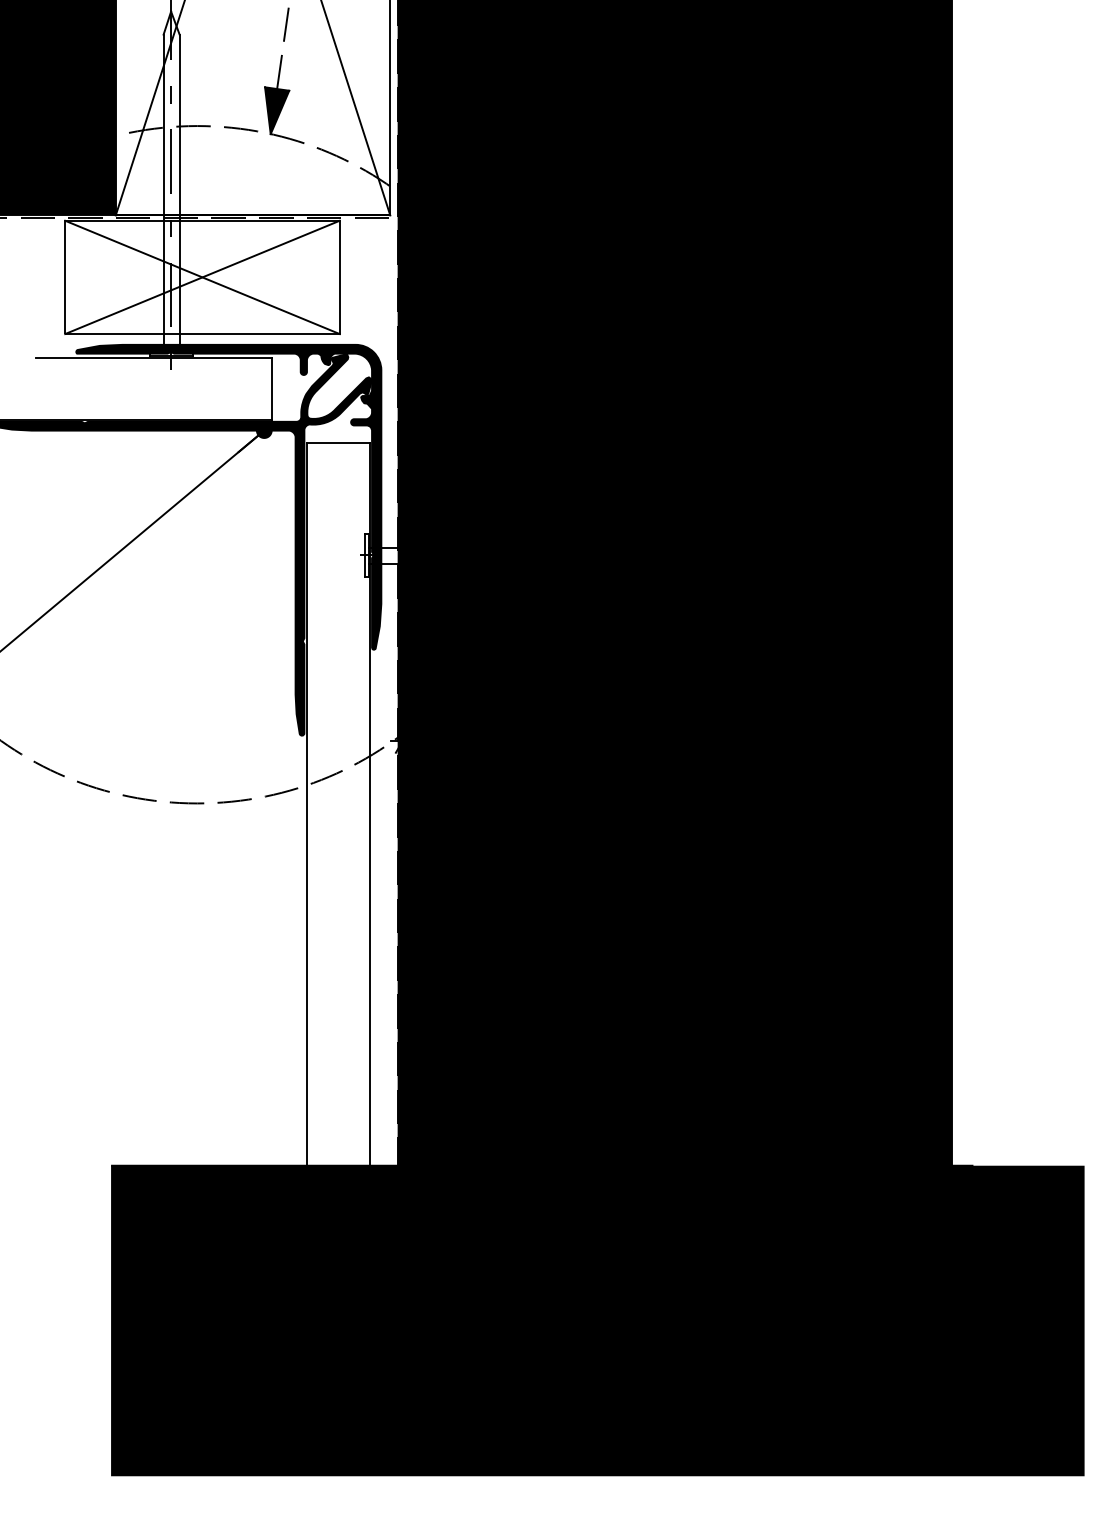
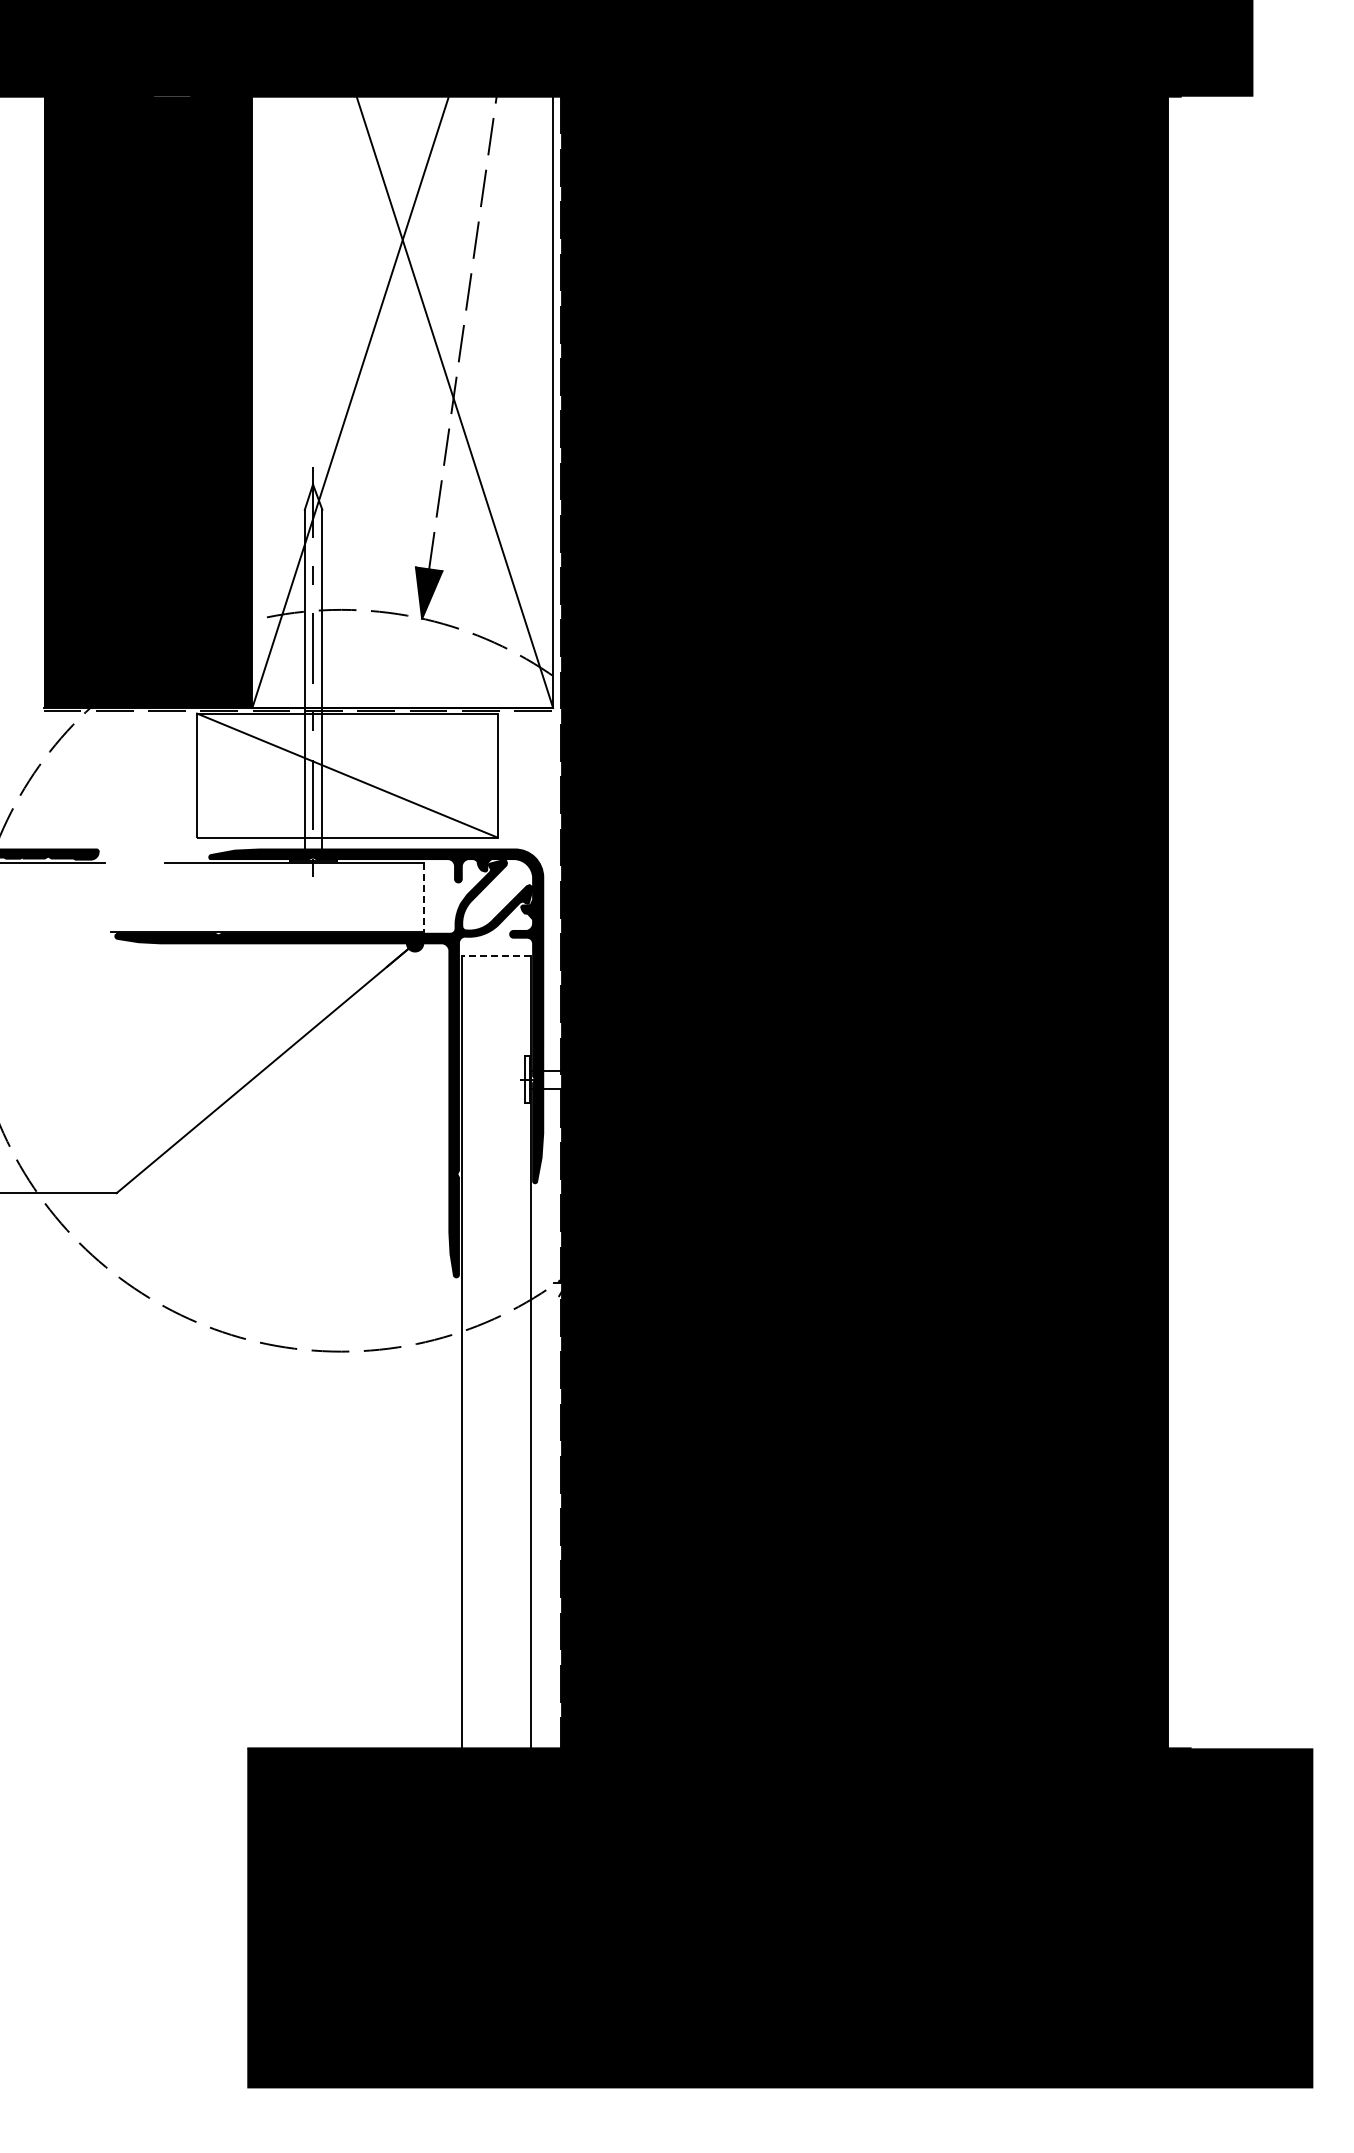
line: (202, 277) -> (347, 775), removed
line: (271, 389) -> (423, 898), solid -> dashed
line: (337, 442) -> (495, 956), solid -> dashed

